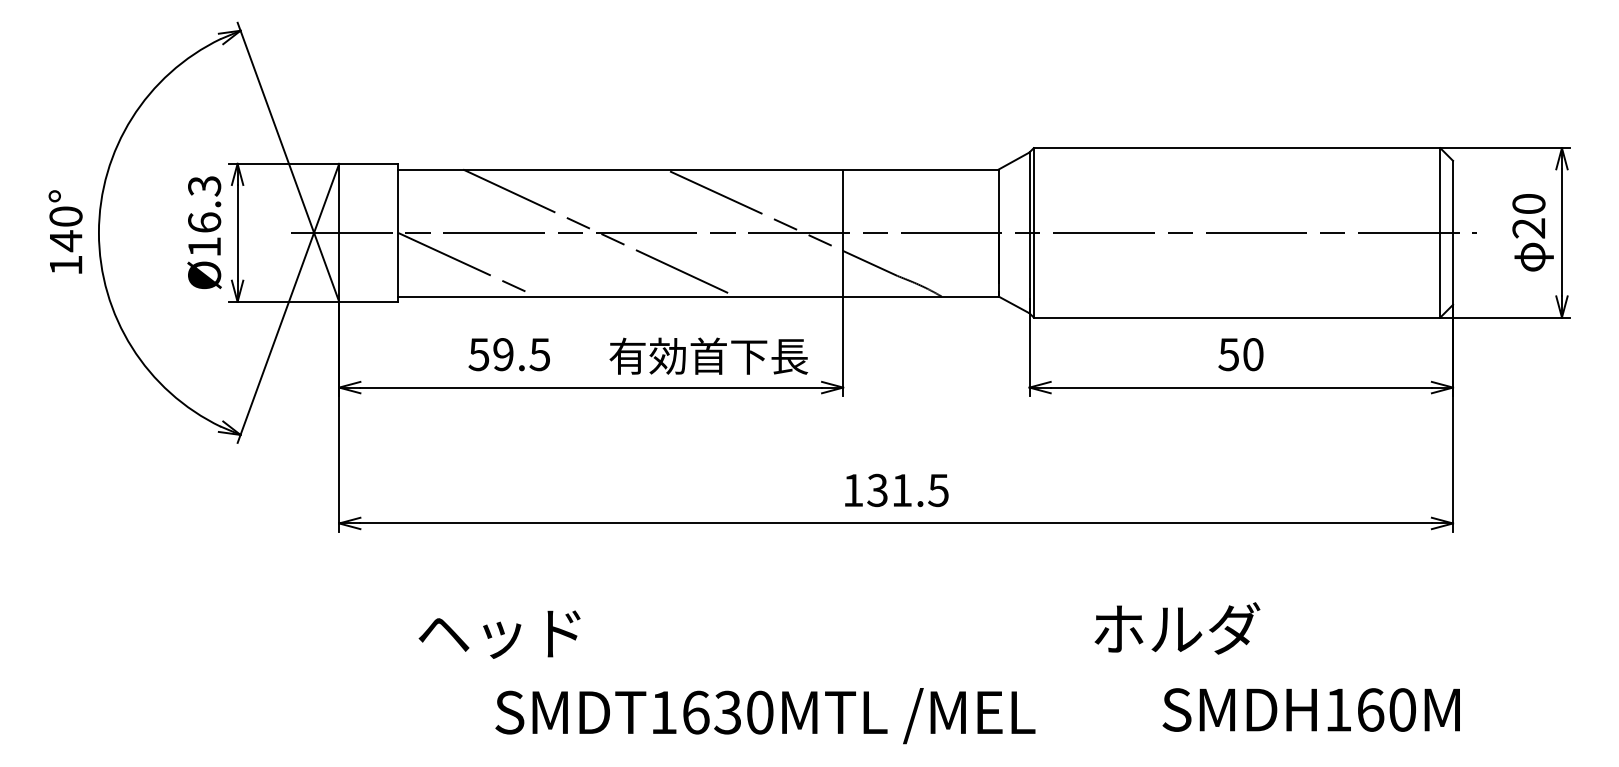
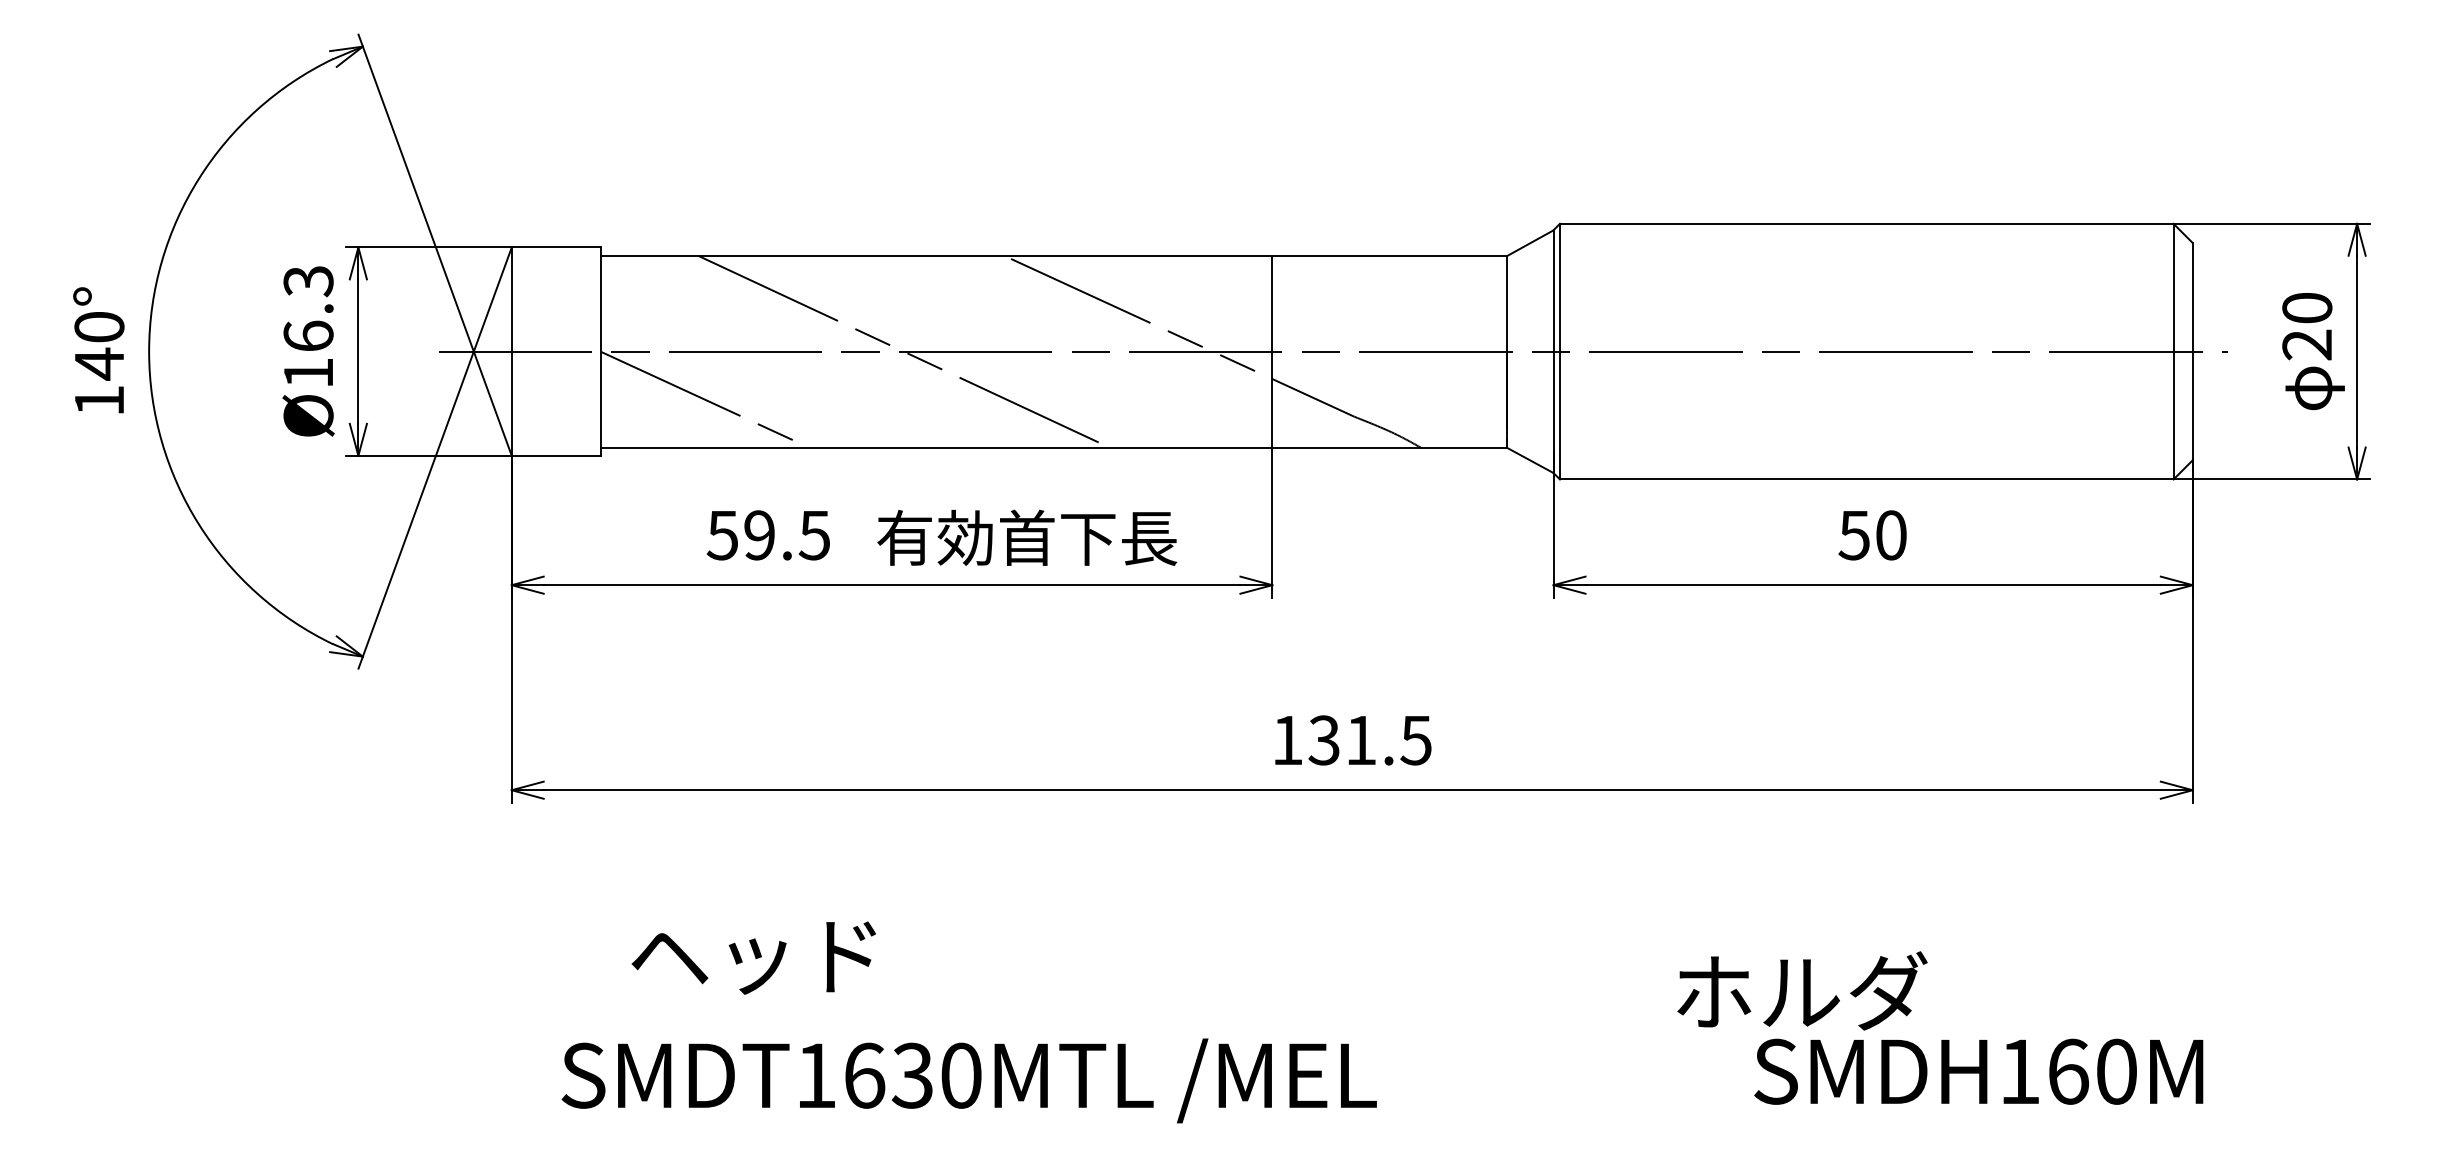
text: (708, 355) -> (1026, 536), moved
text: (1177, 628) -> (1802, 991), moved
text: (765, 716) -> (969, 1081), moved

